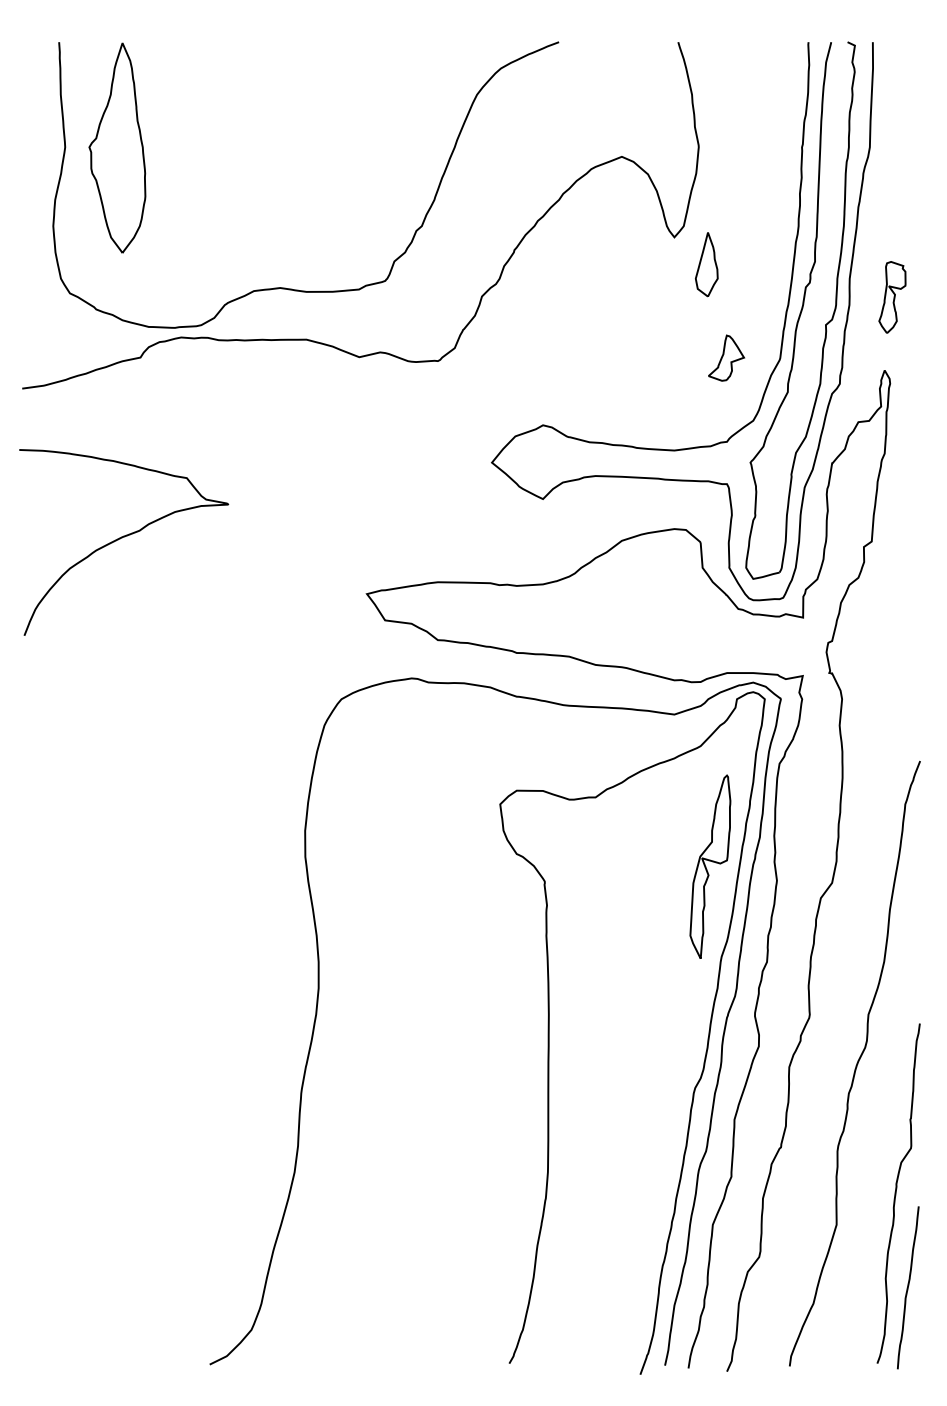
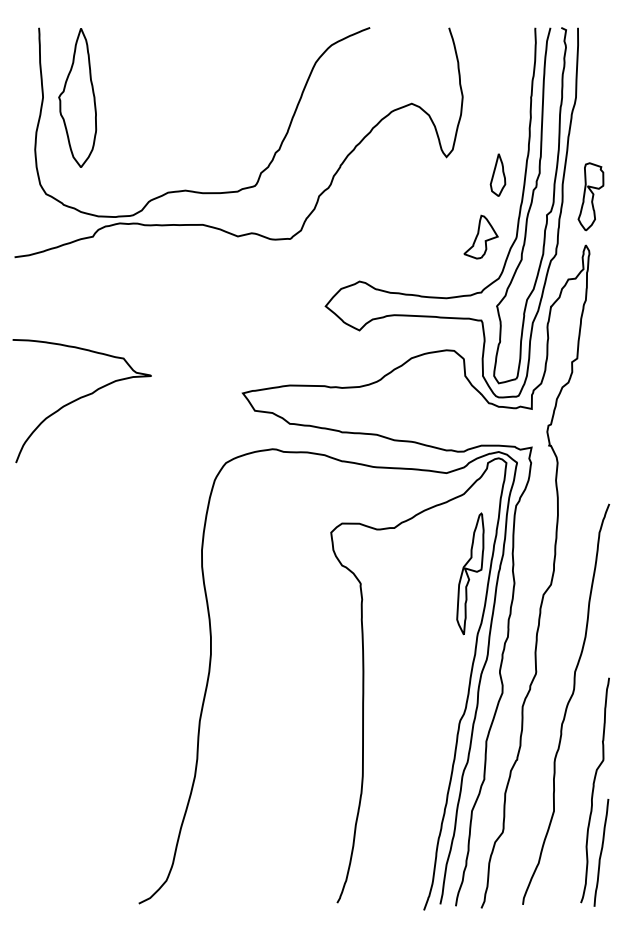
part: (706, 263) -> (497, 174), moved
part: (891, 296) -> (590, 196), size x1.43
part: (725, 357) -> (480, 236), size x1.43
curve: (120, 539) -> (79, 399), moved

